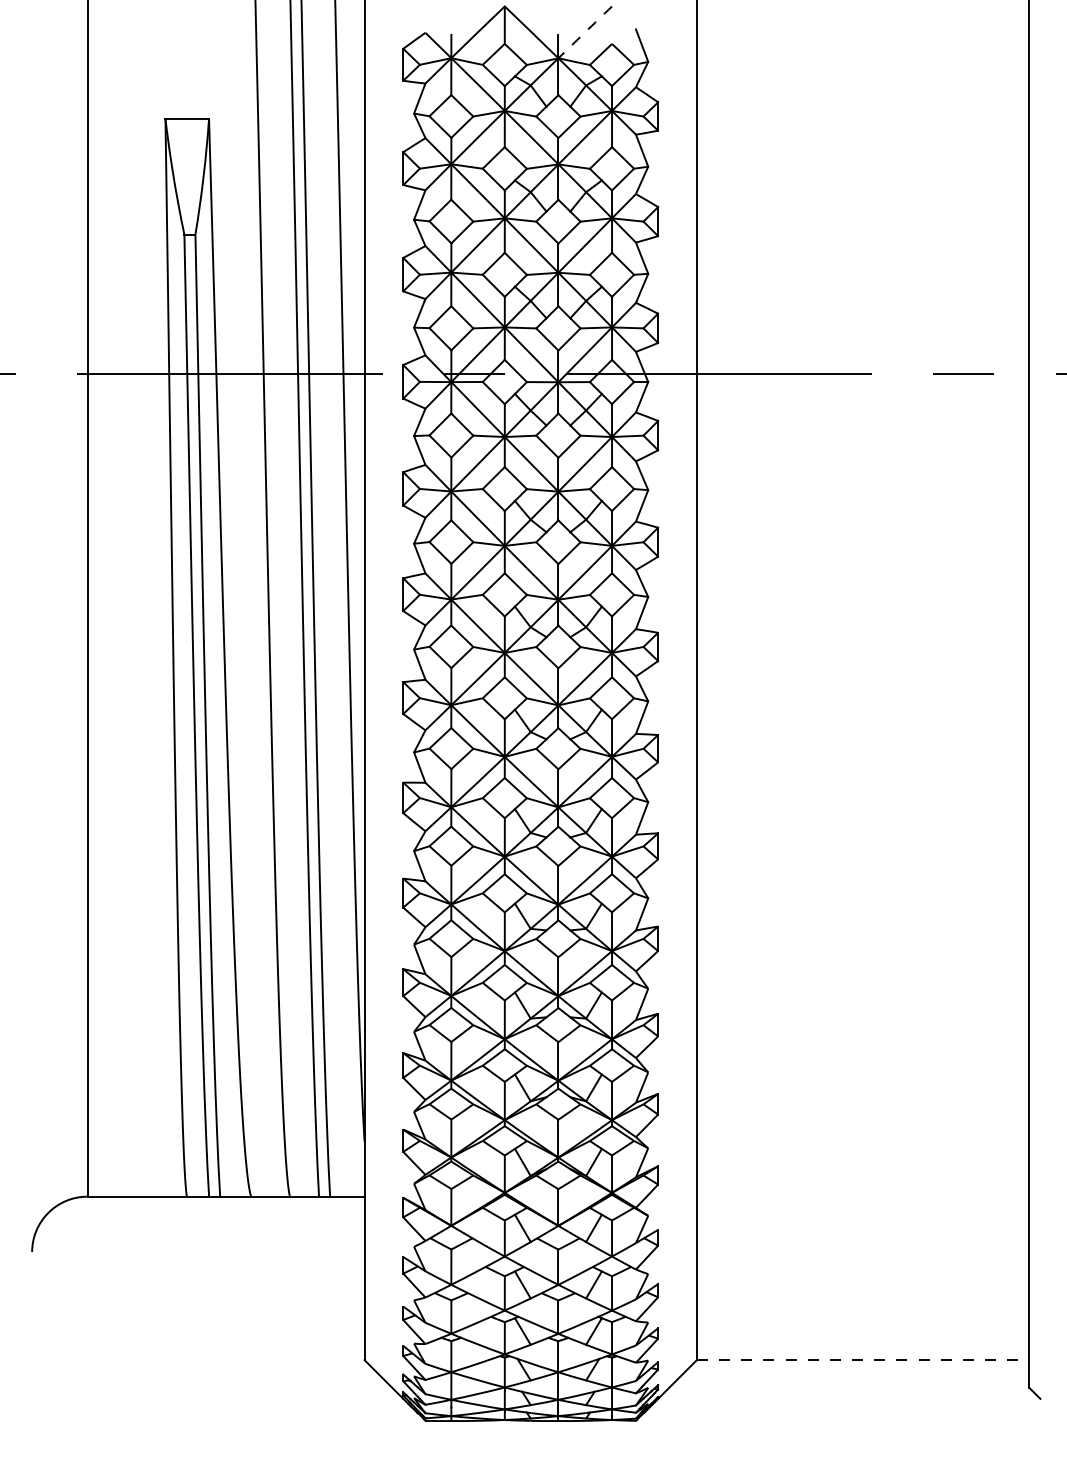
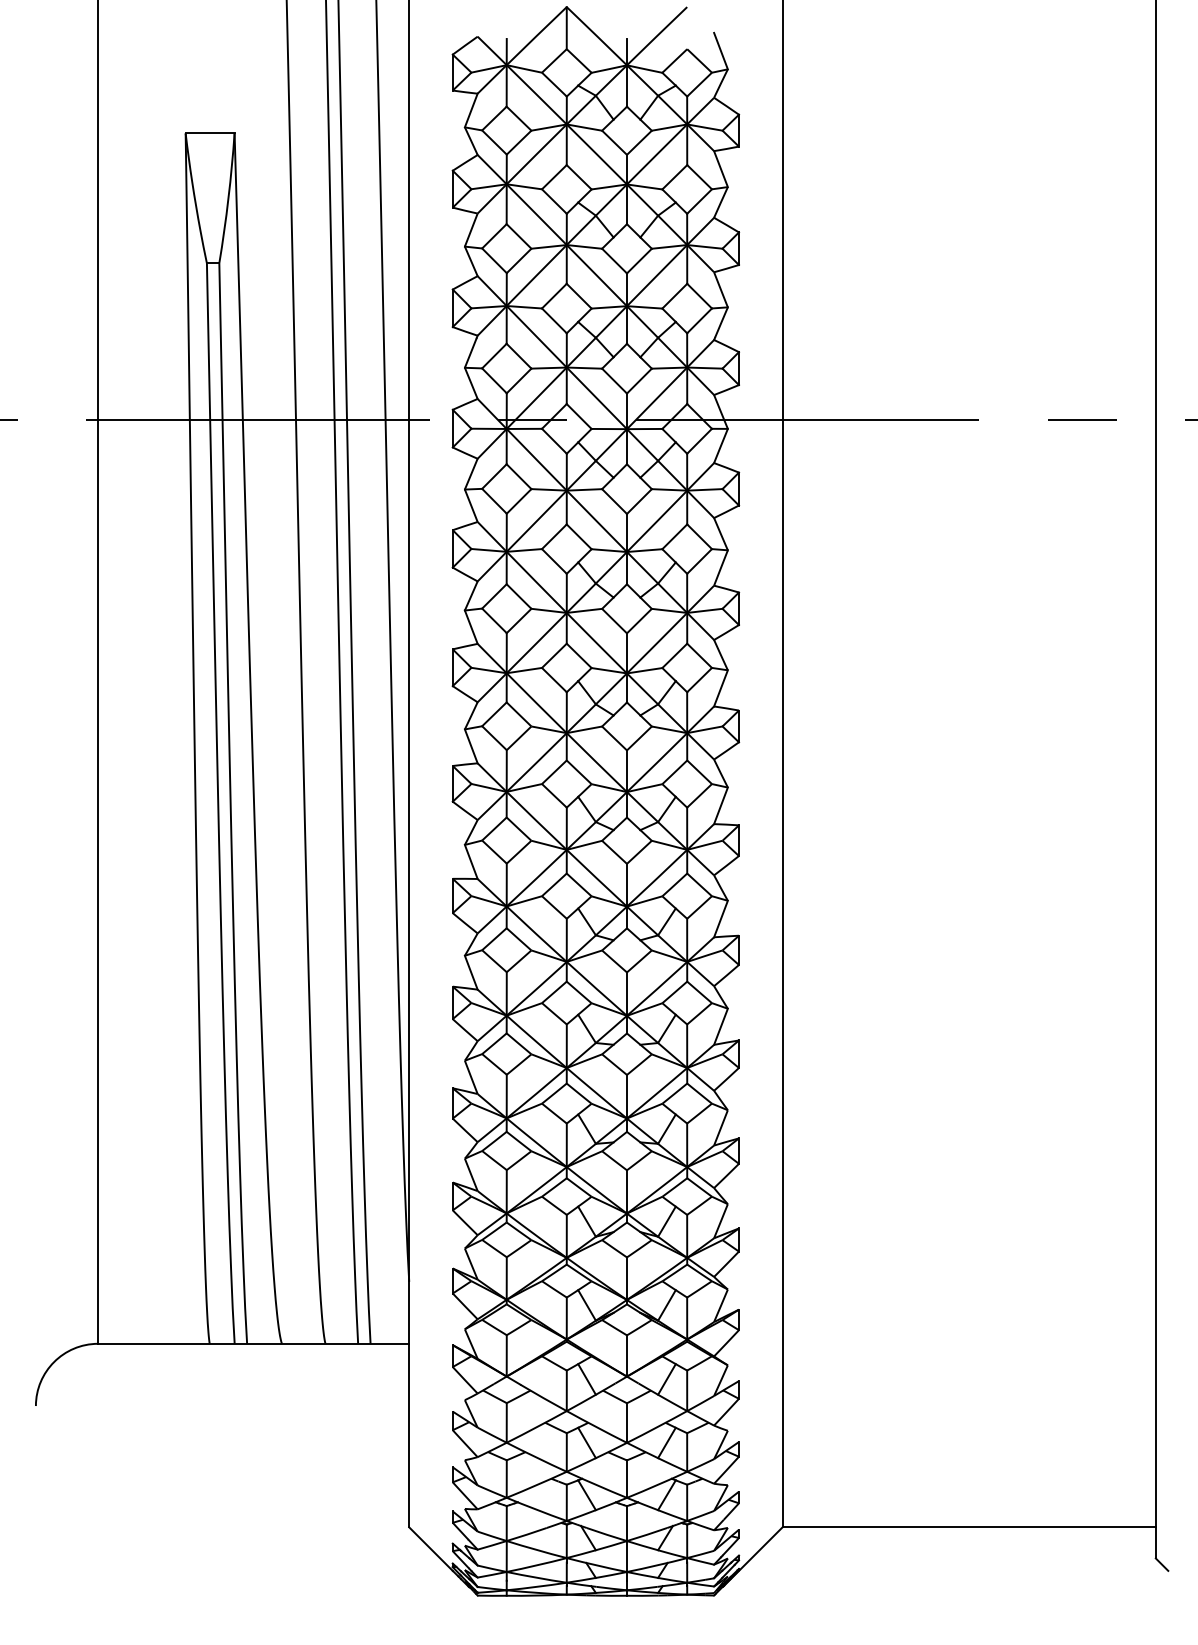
arc: (585, 32) -> (657, 36), dashed -> solid
line: (863, 1360) -> (969, 1527), dashed -> solid

